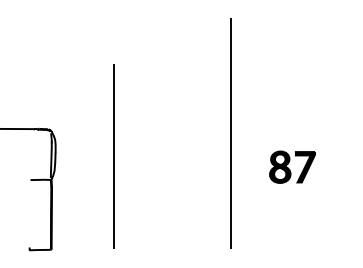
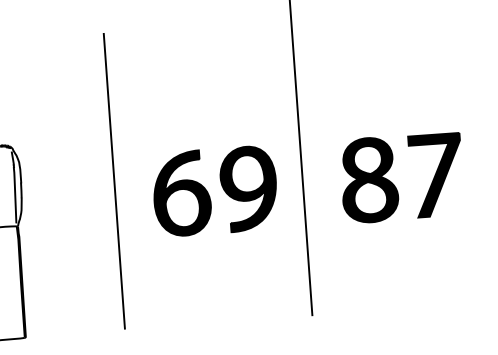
part: (175, 167) -> (214, 191), added
part: (292, 167) -> (402, 178), size x1.67

